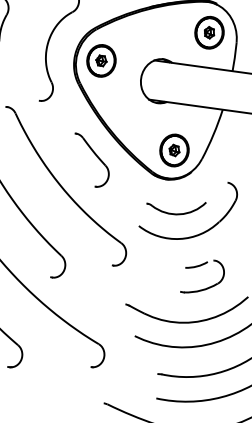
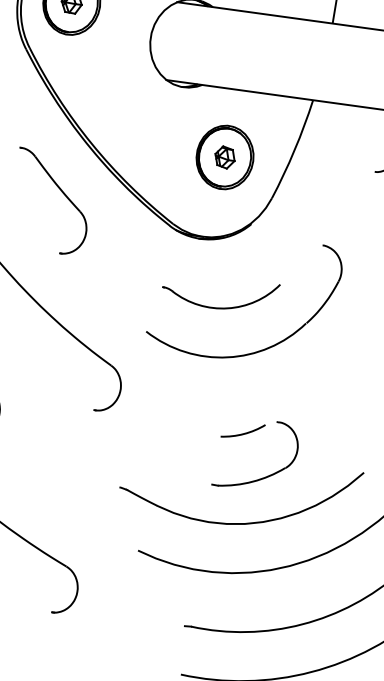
part: (174, 150) -> (225, 157), moved
part: (200, 266) -> (250, 434), moved

